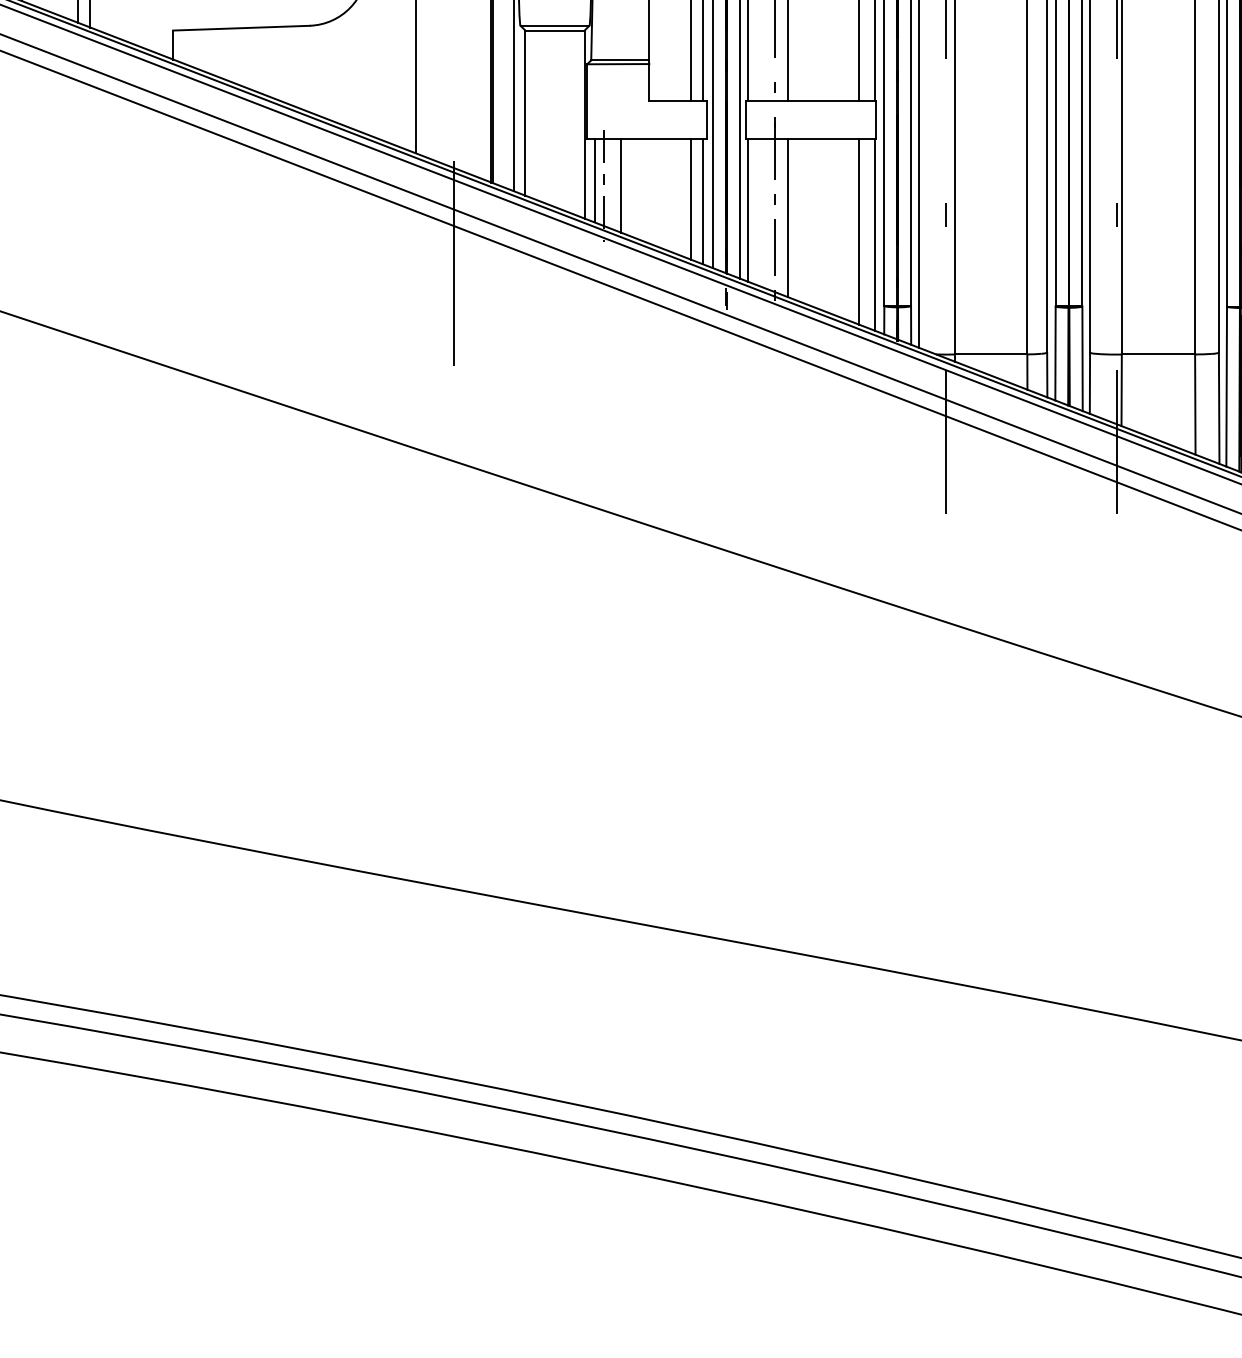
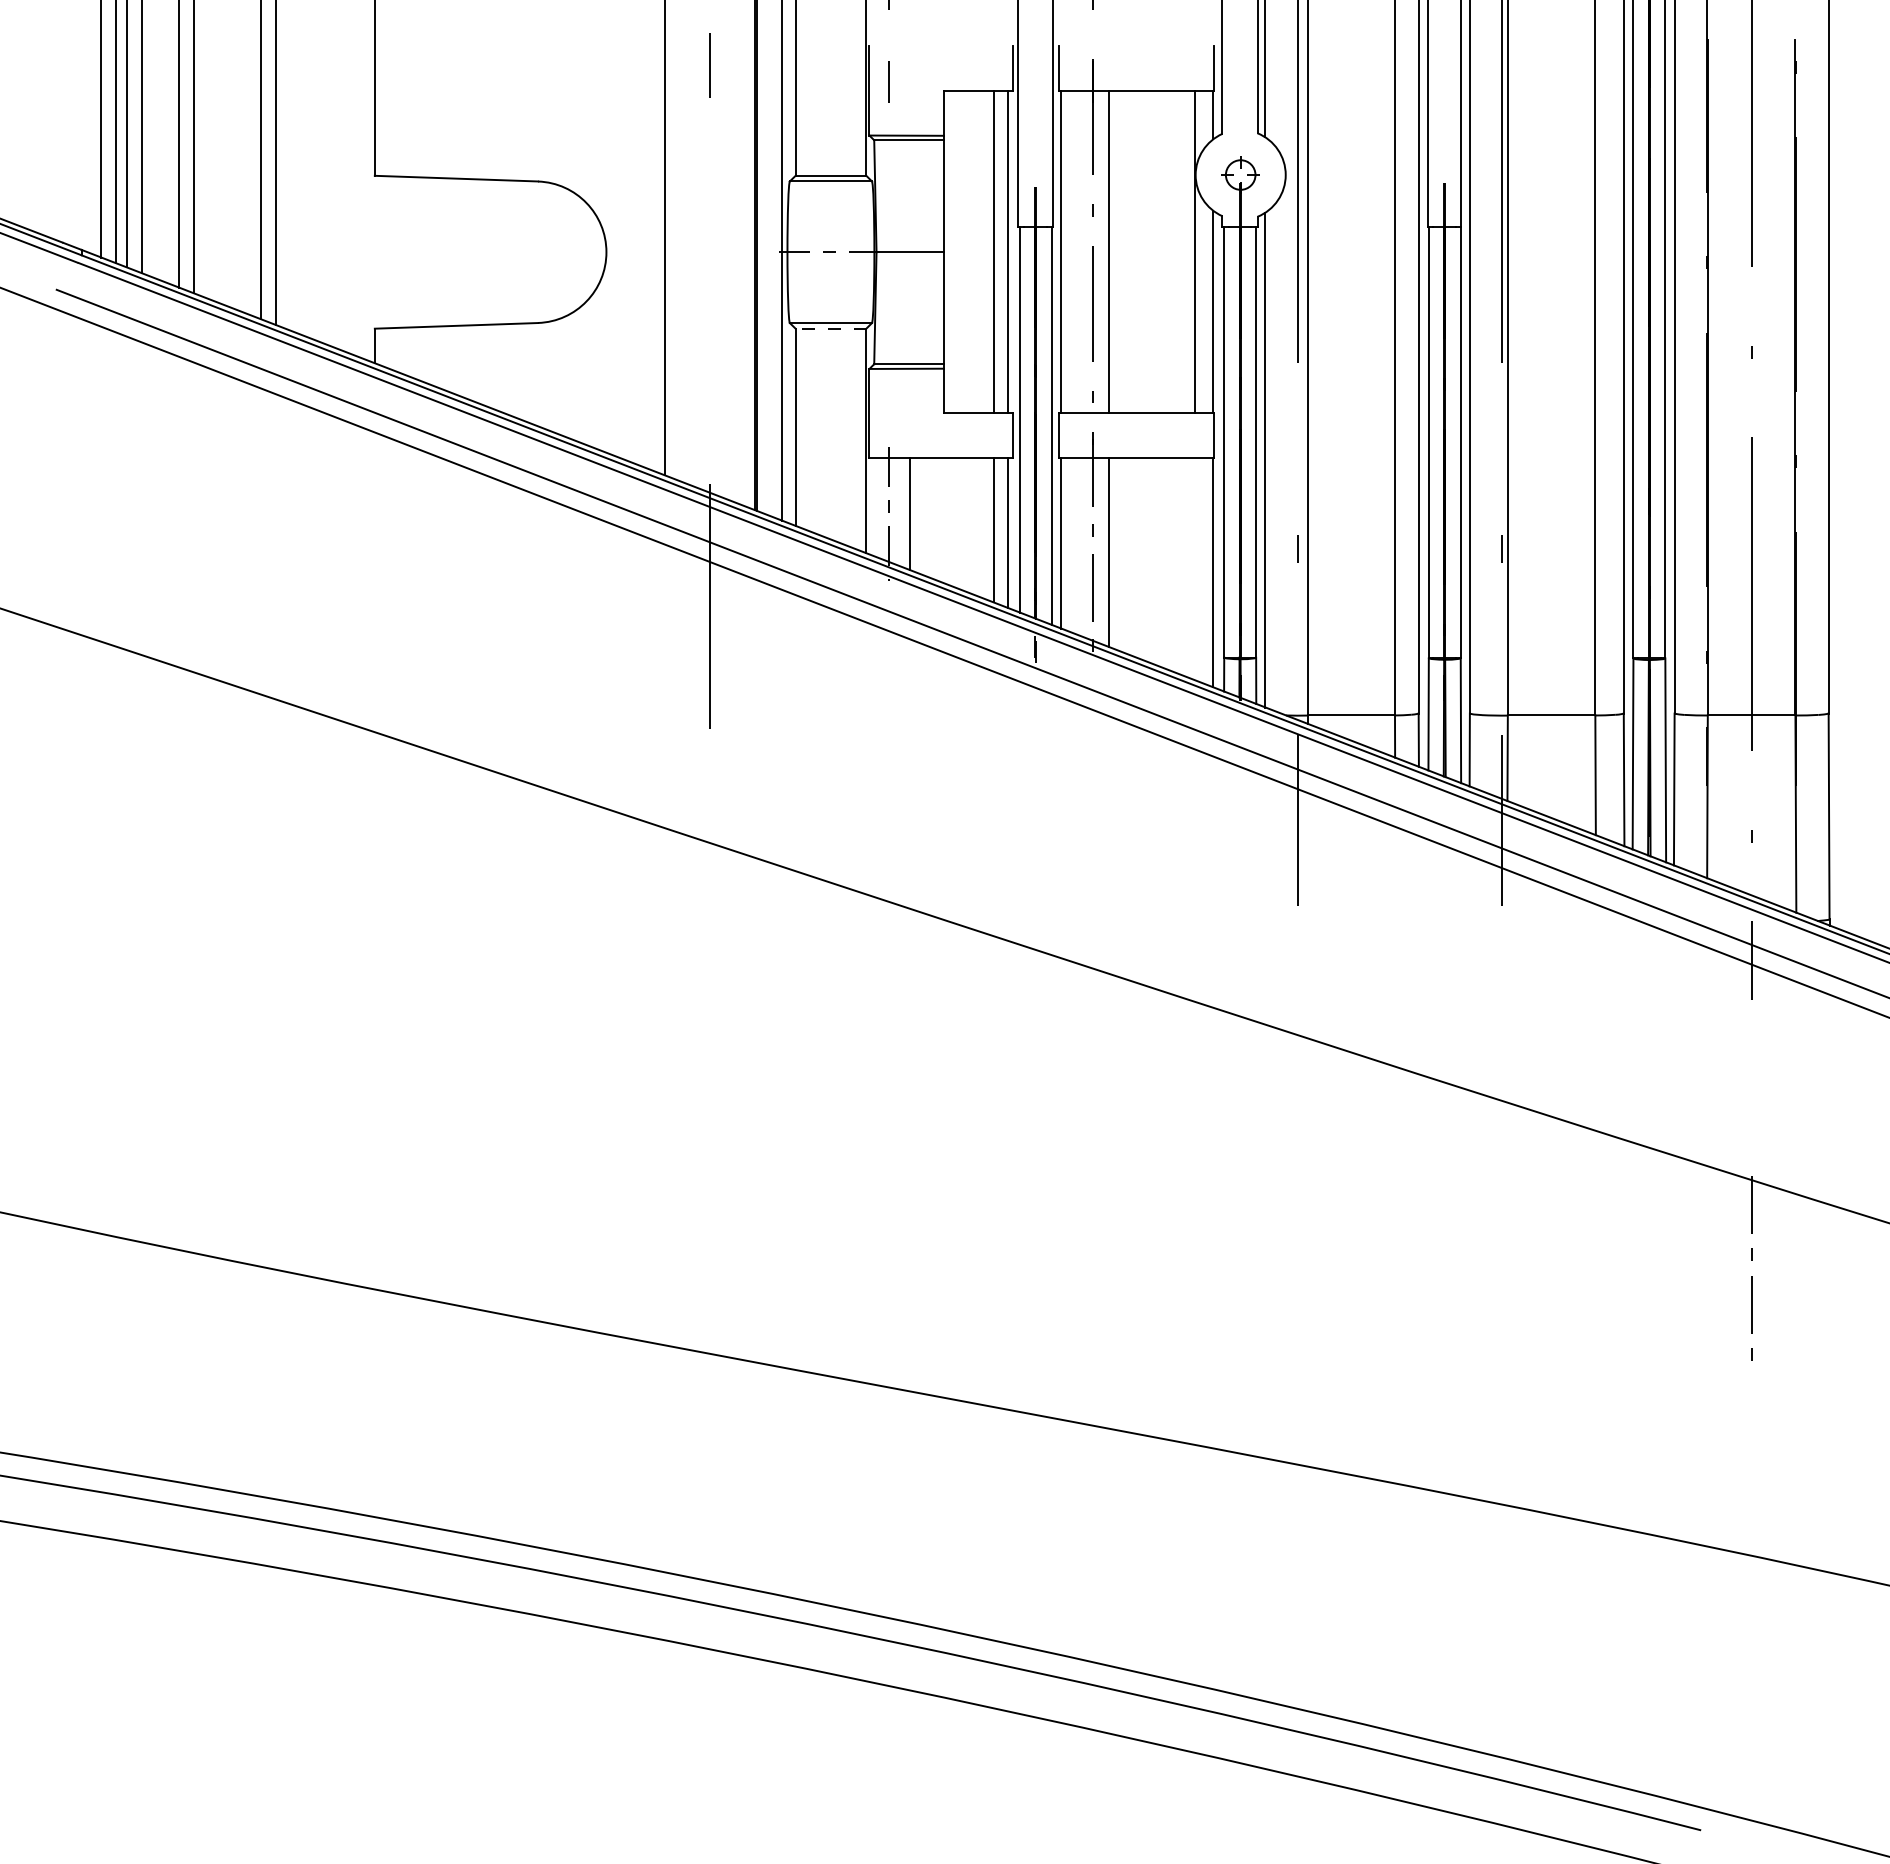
line: (554, 30) -> (830, 328), solid -> dashed
line: (594, 180) -> (878, 507), removed
line: (859, 232) -> (1194, 569), removed

